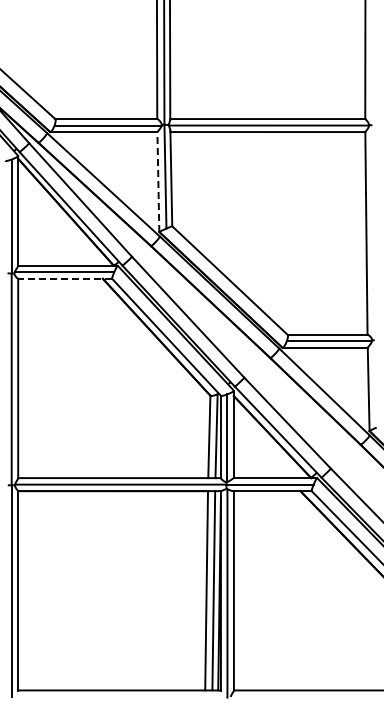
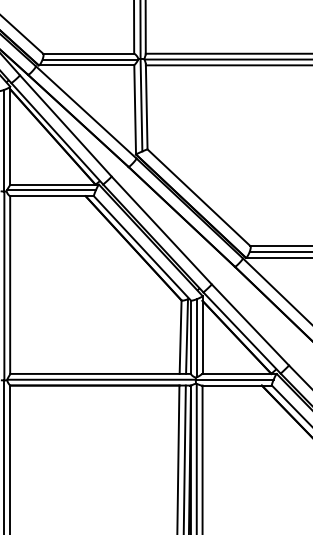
line: (158, 182) -> (135, 110), dashed -> solid
line: (65, 278) -> (52, 195), dashed -> solid

